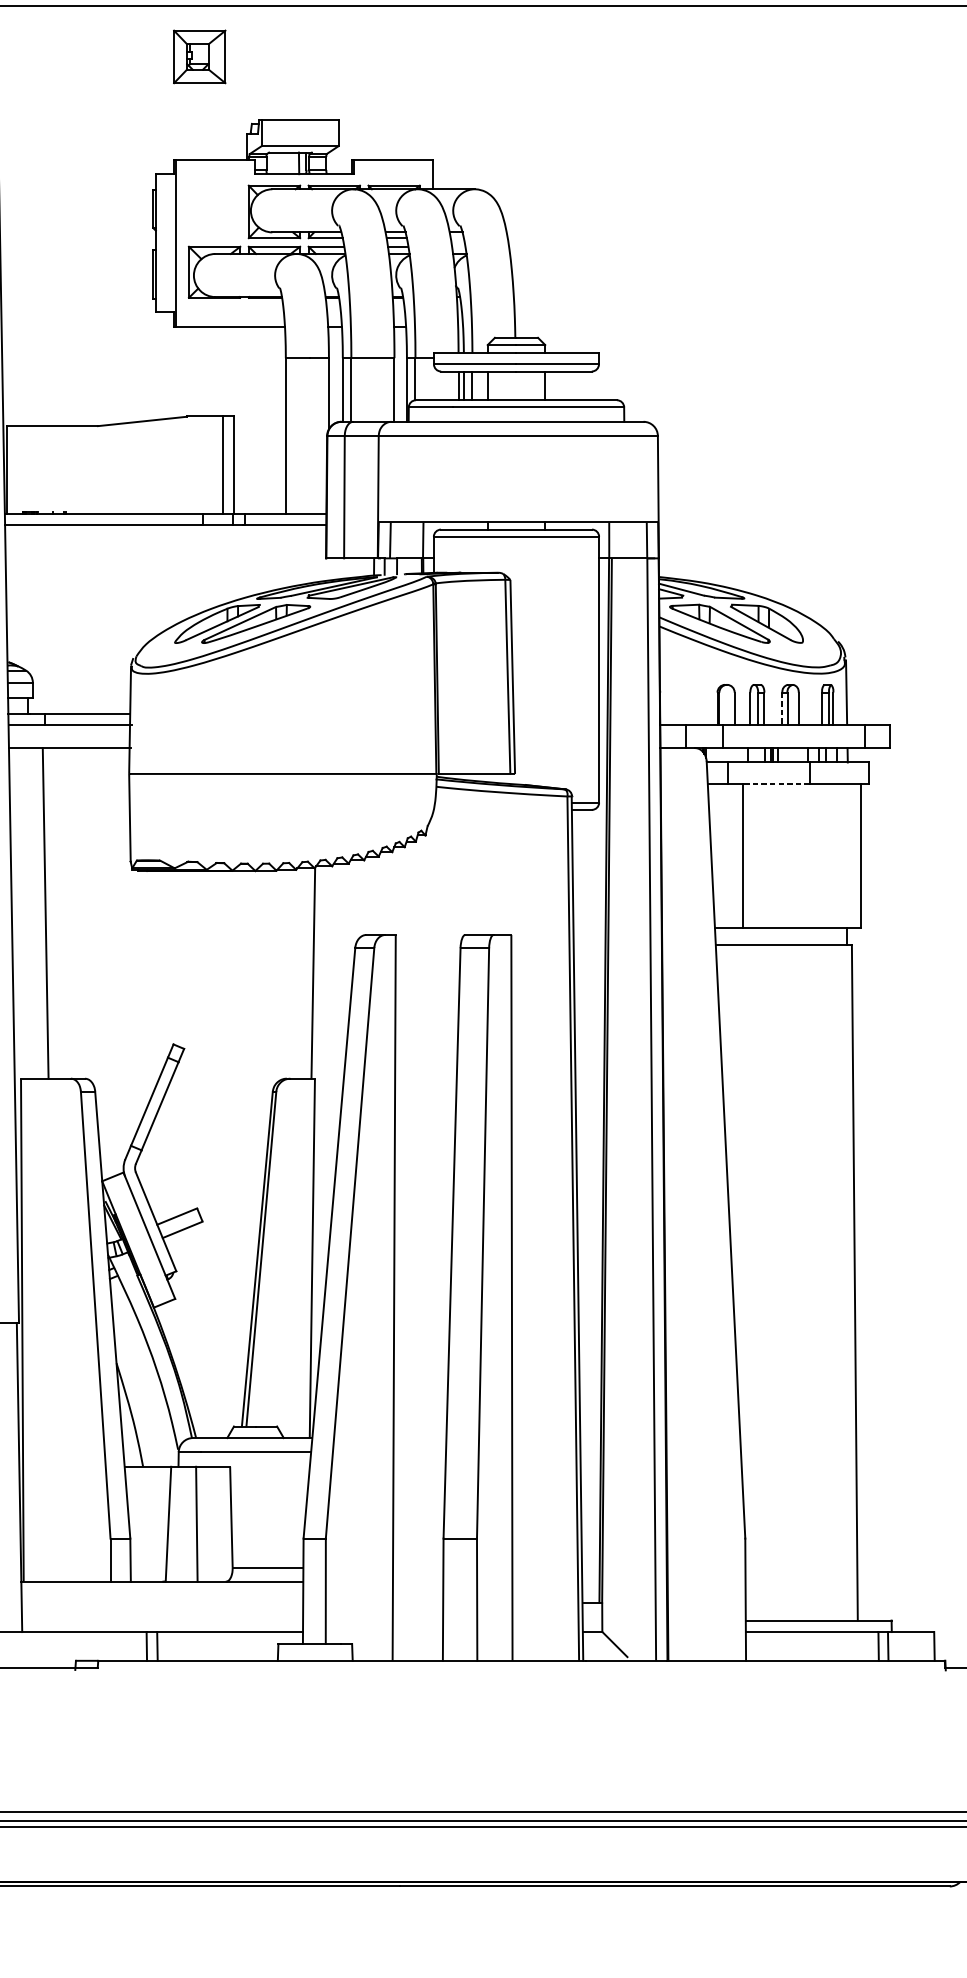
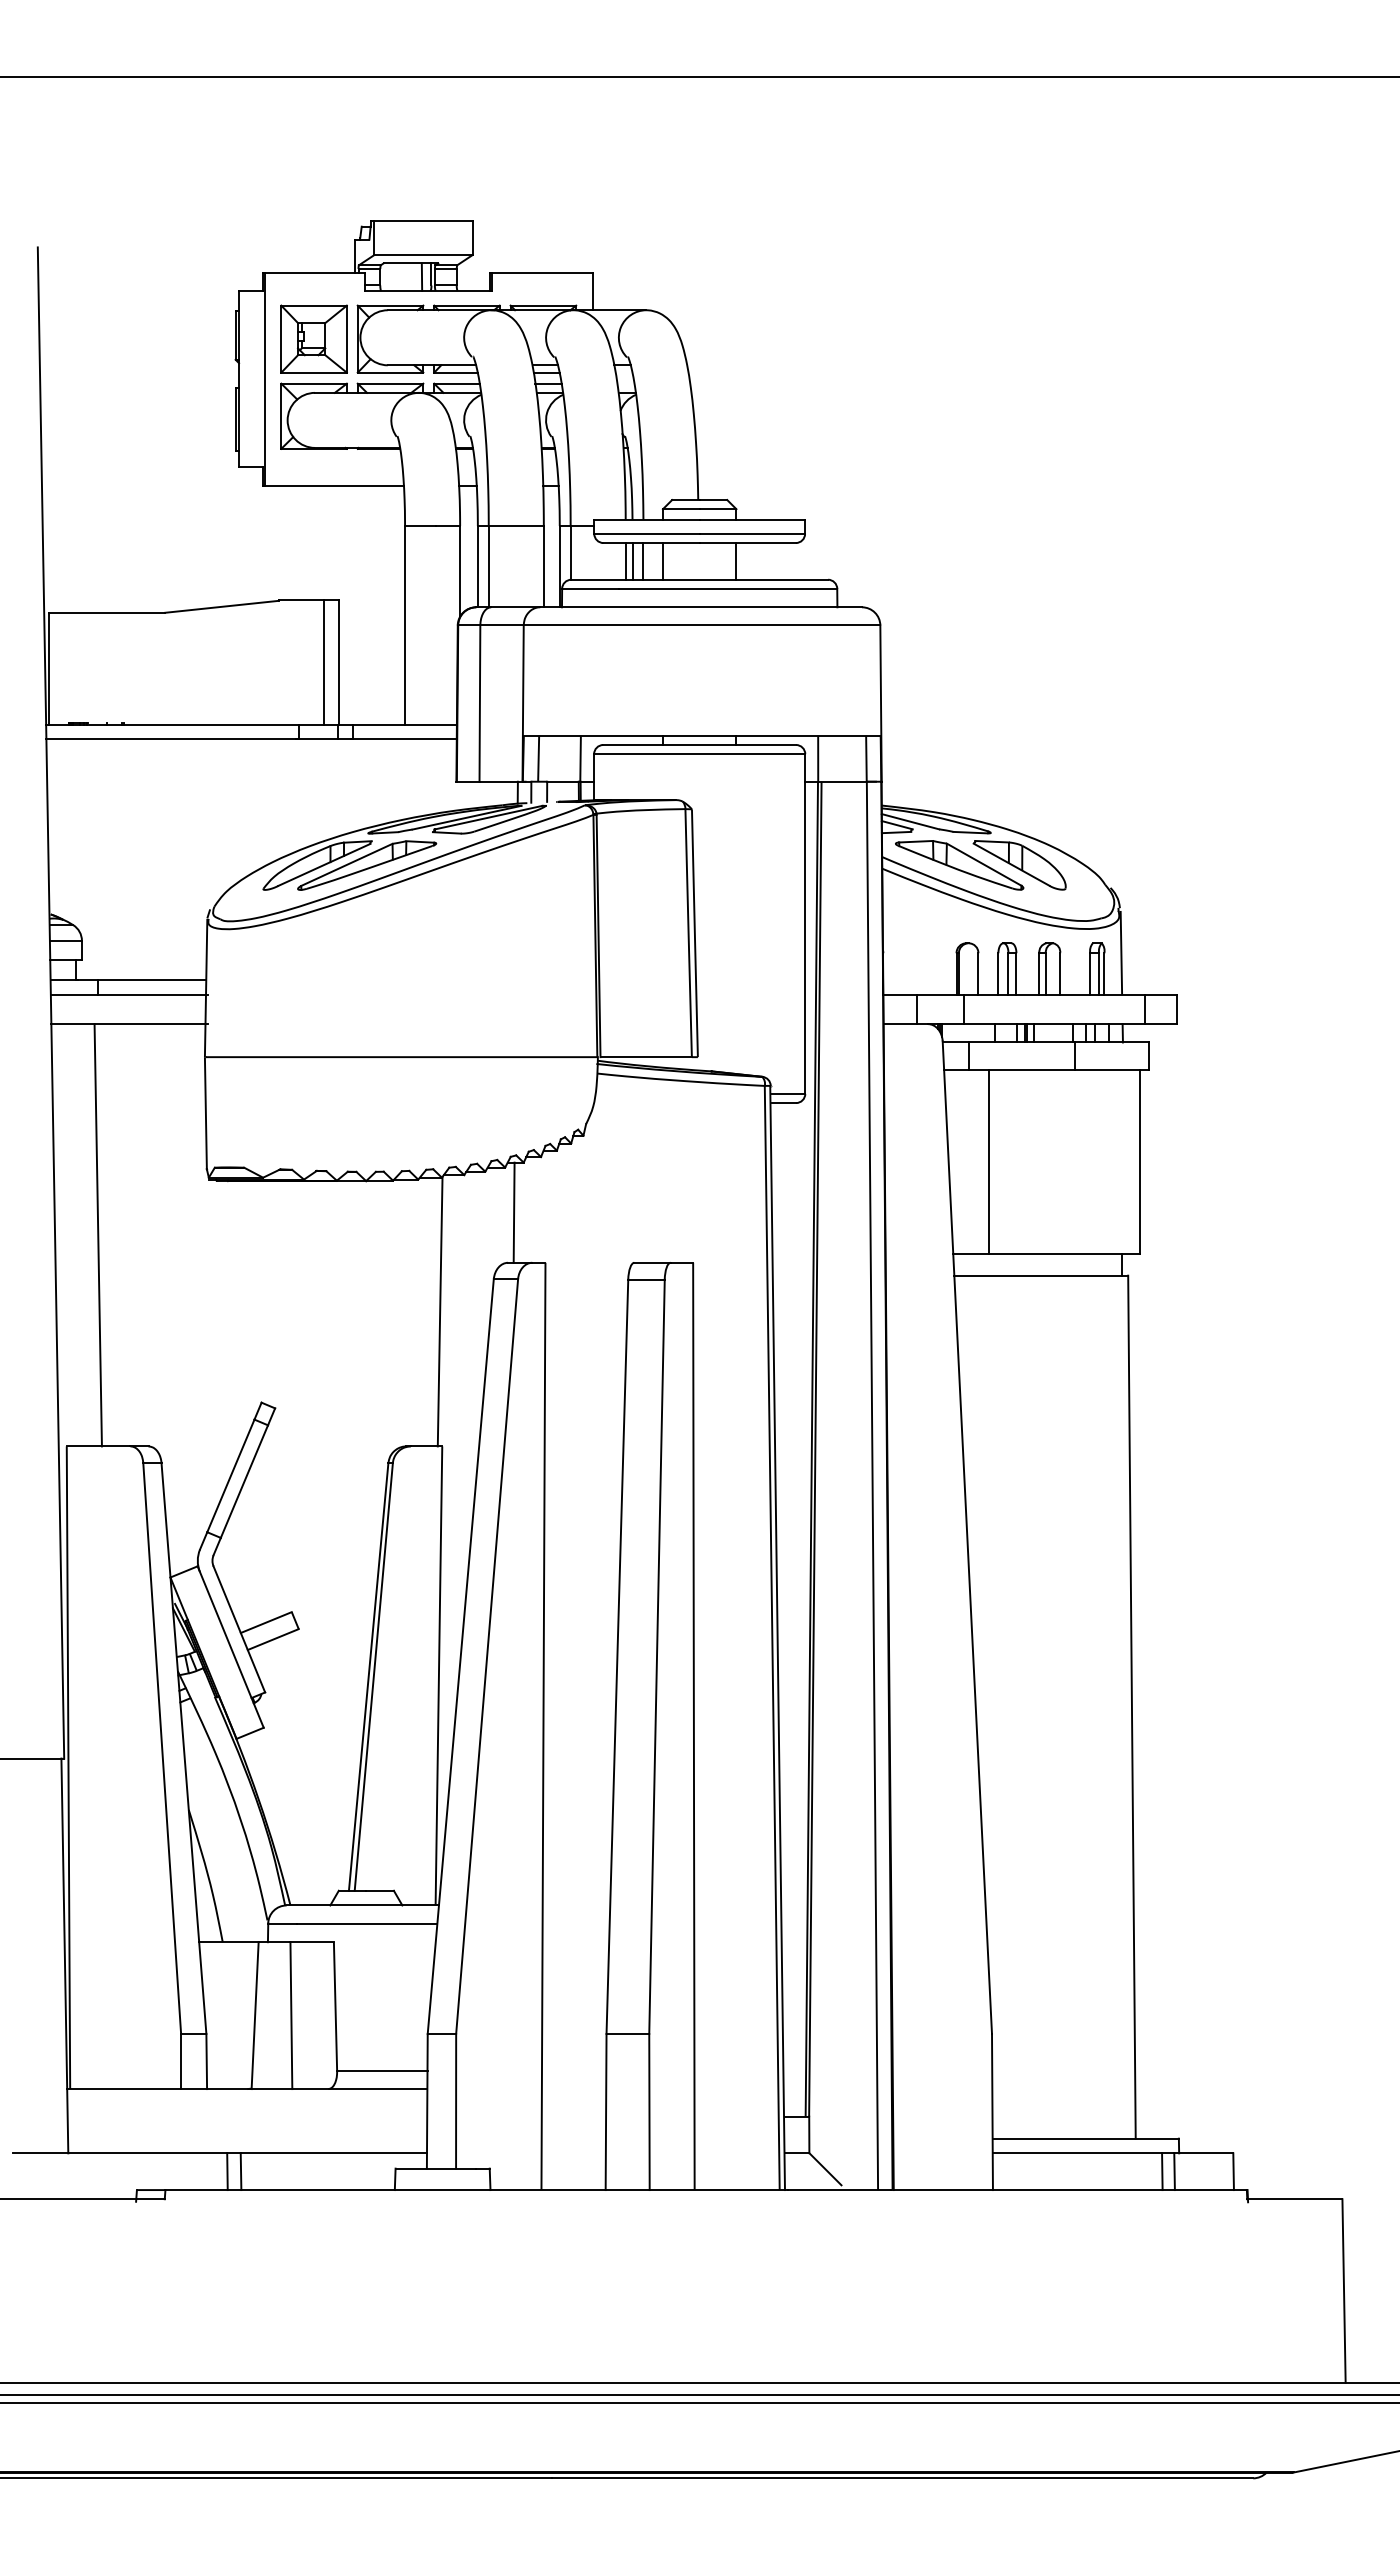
part: (199, 56) -> (313, 338), moved
line: (782, 708) -> (1039, 973), dashed -> solid
line: (776, 784) -> (1031, 1070), dashed -> solid
line: (370, 895) -> (513, 1212), added

